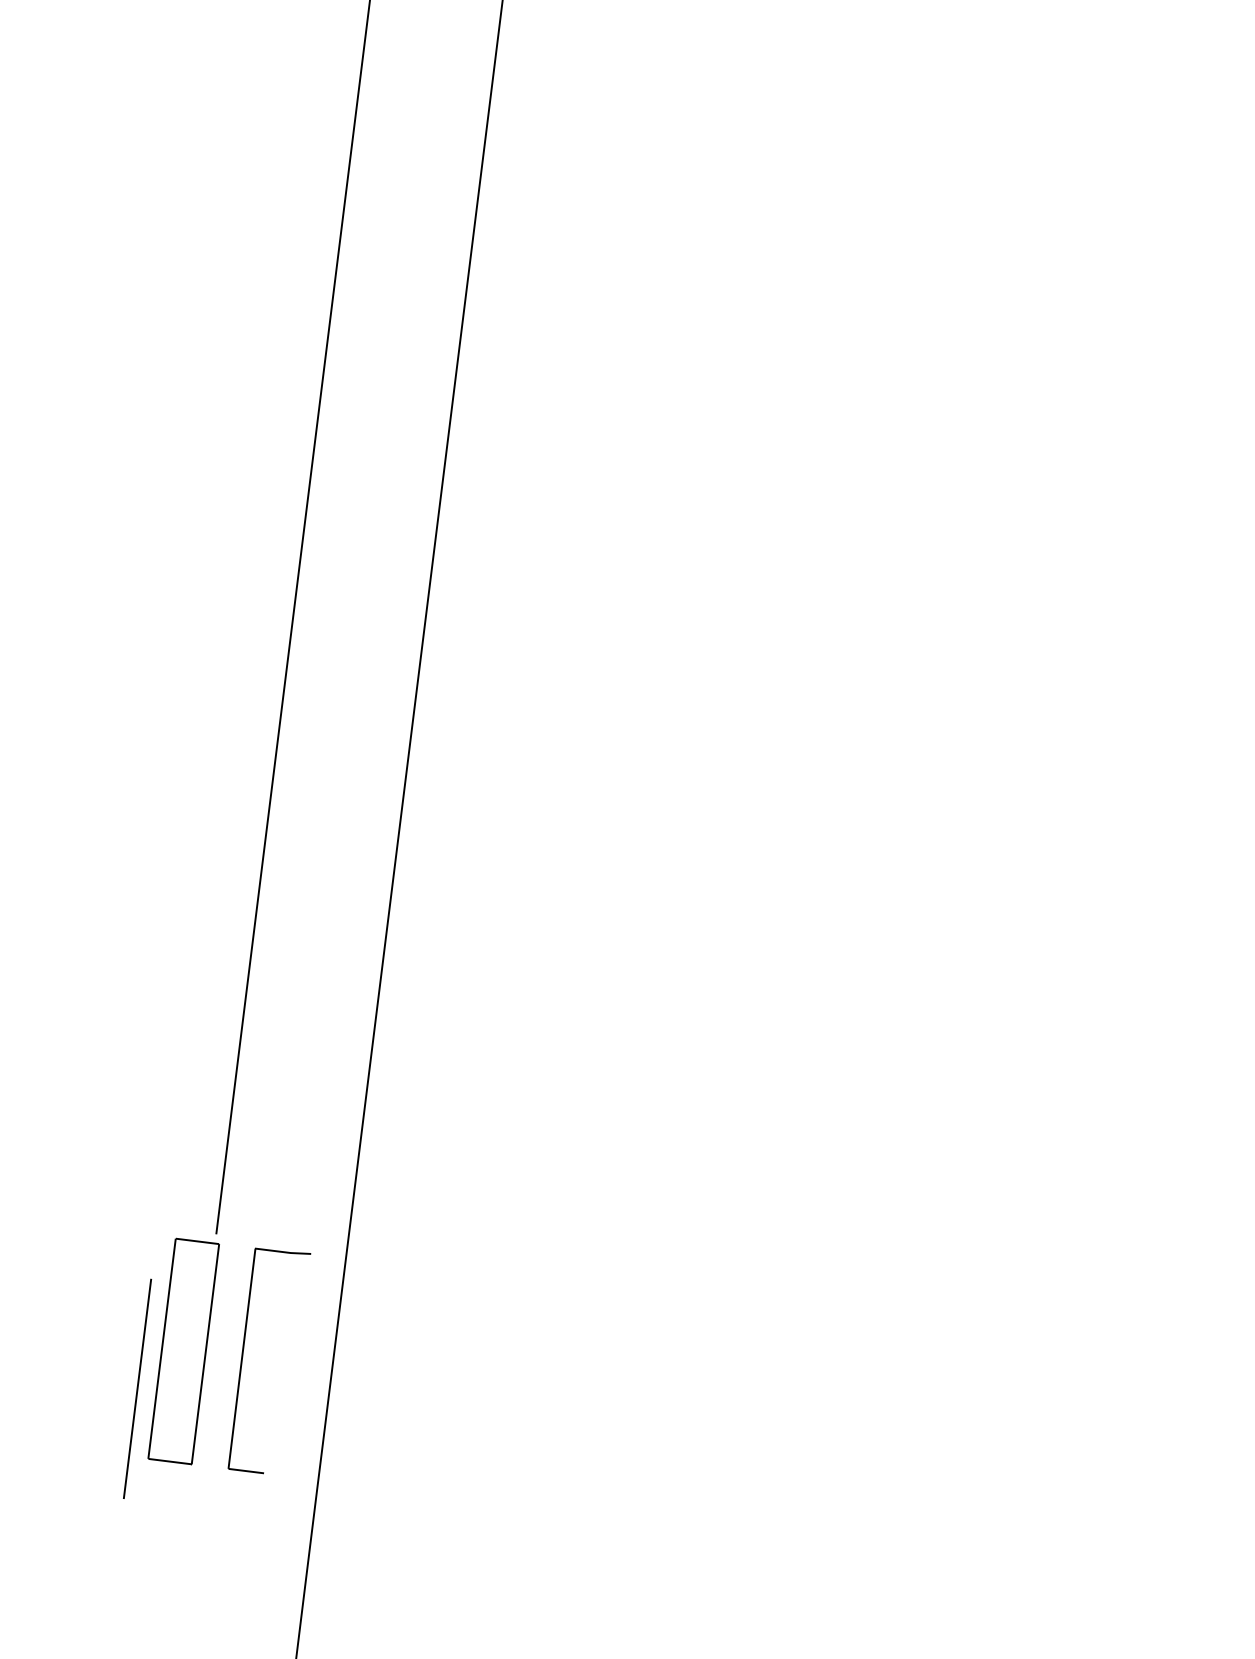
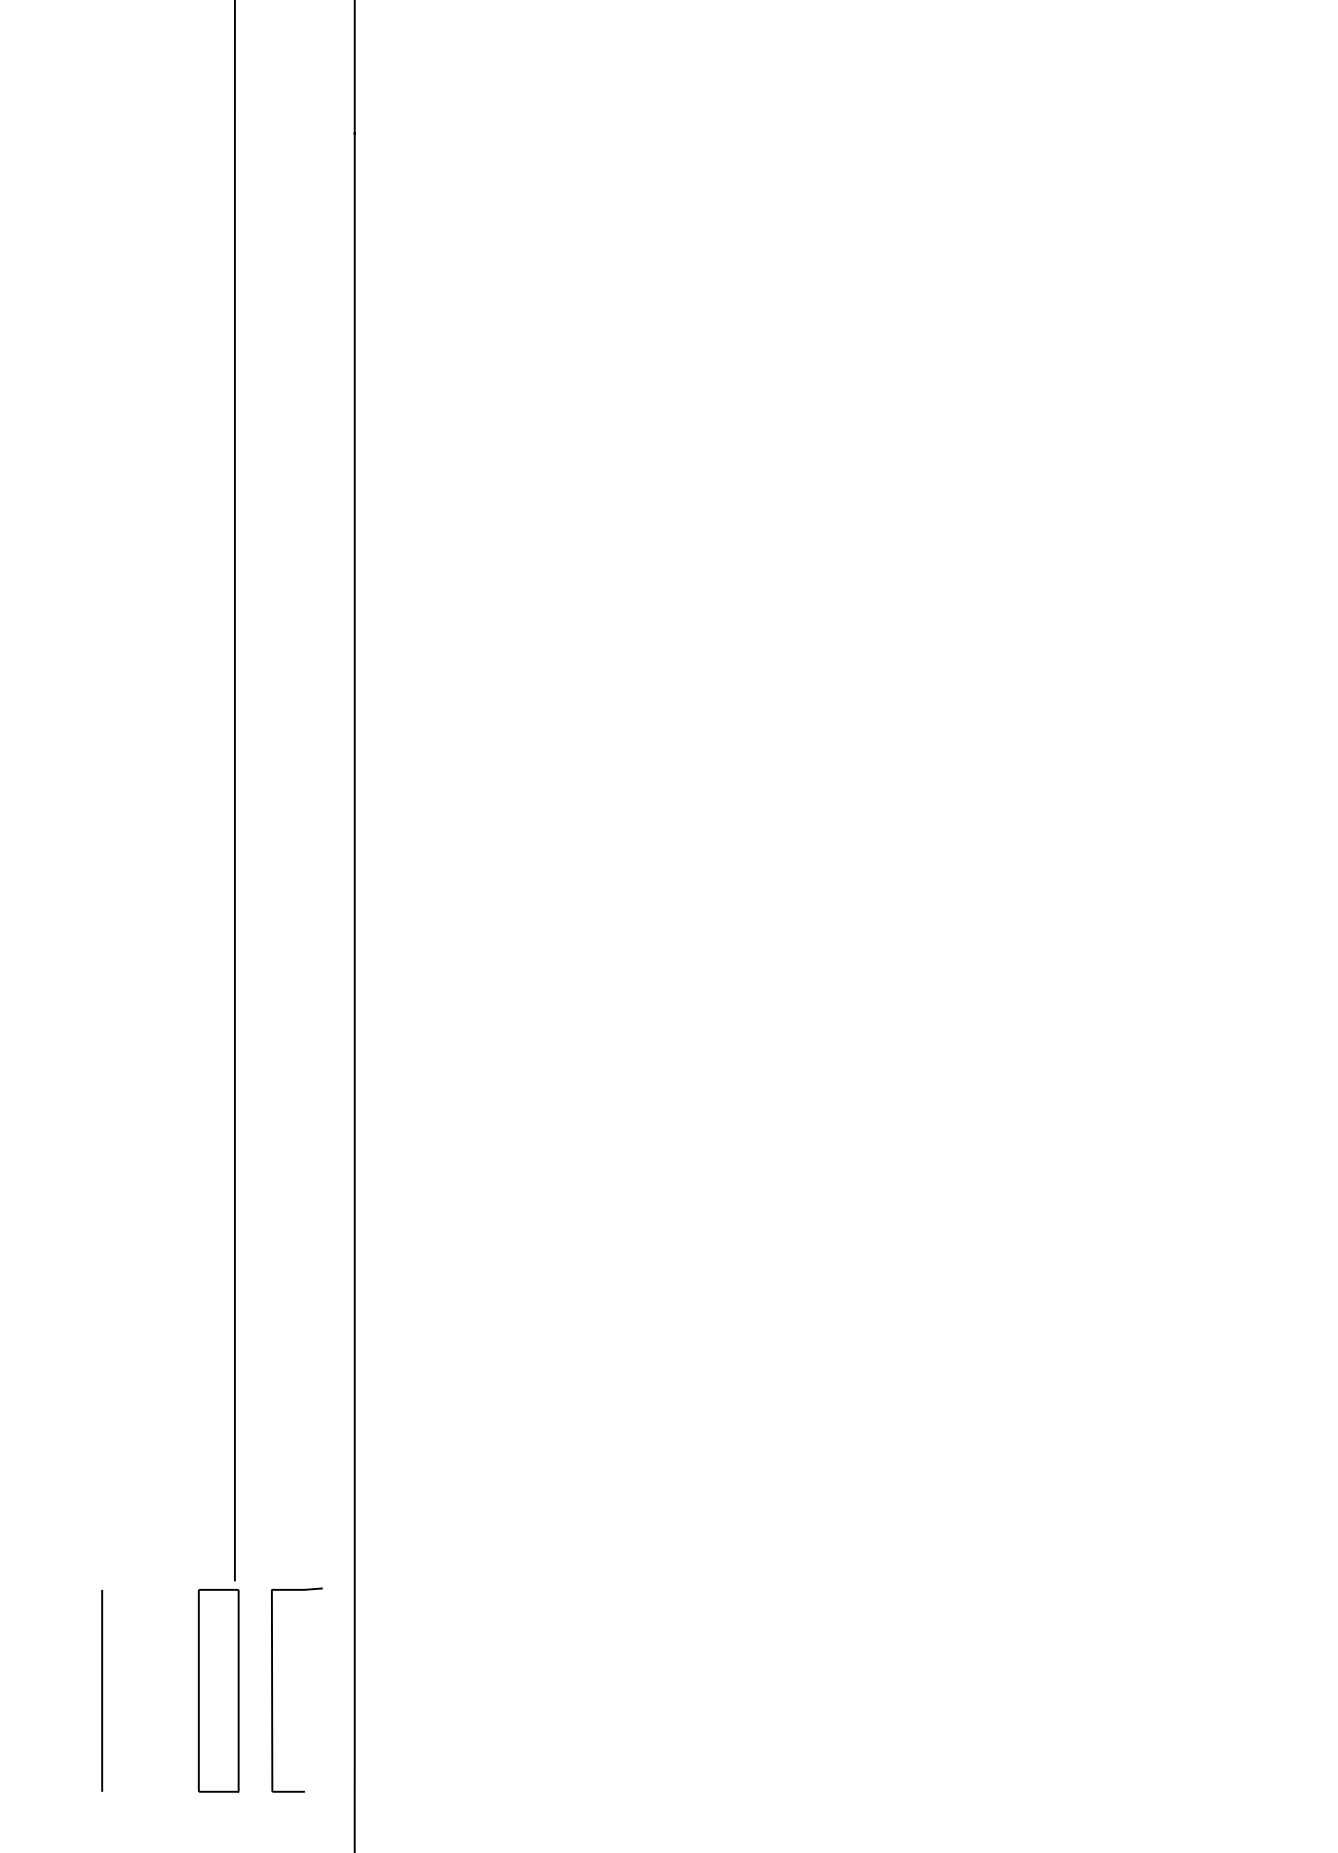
line: (137, 1388) -> (102, 1690), moved

